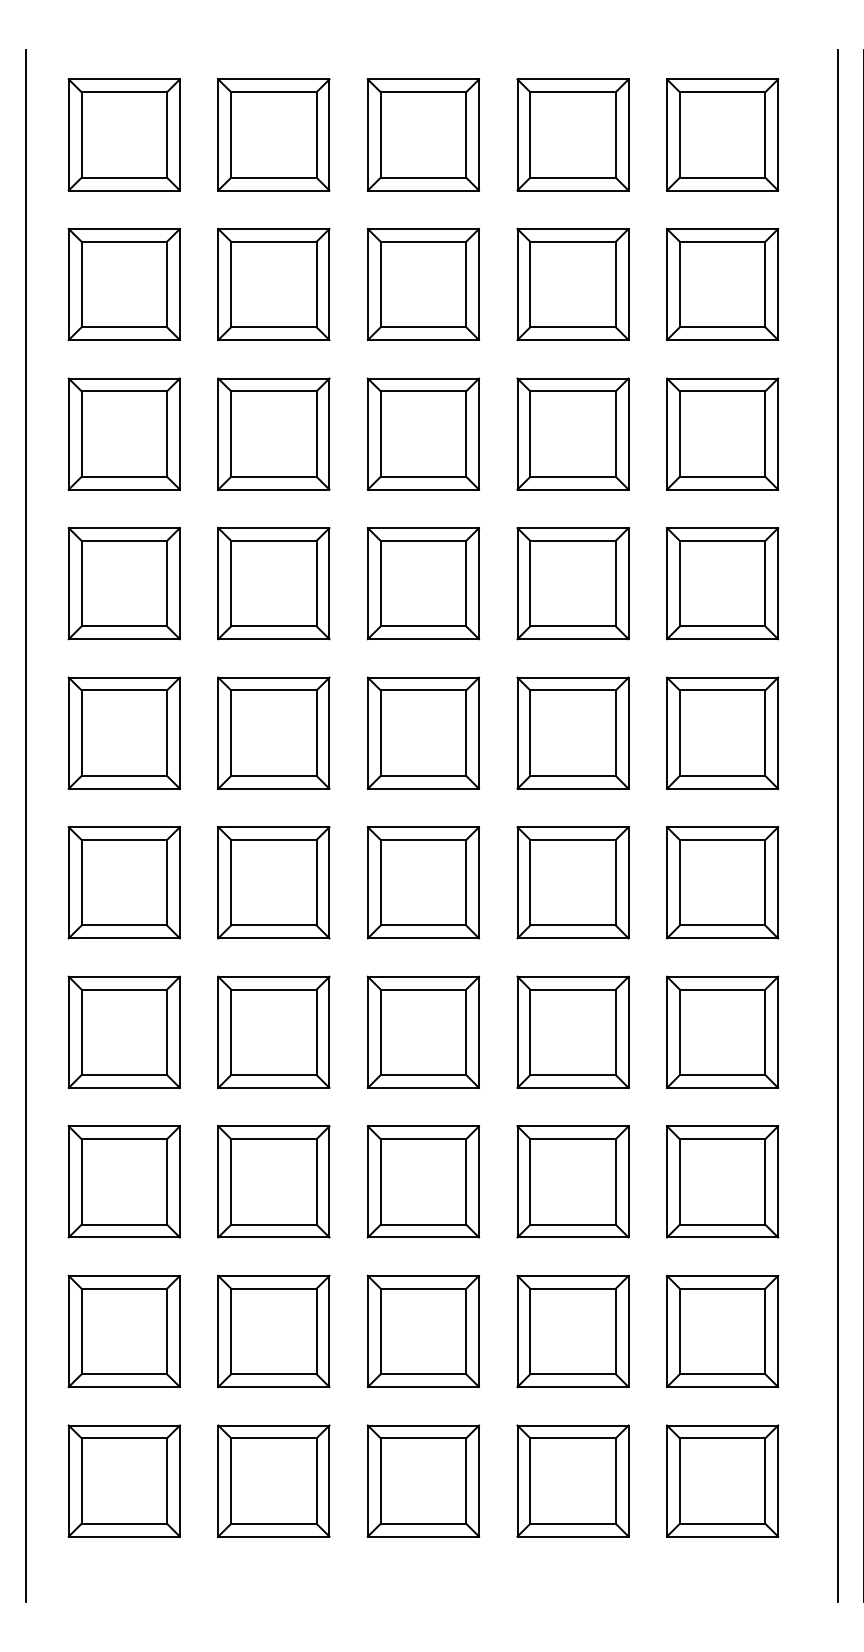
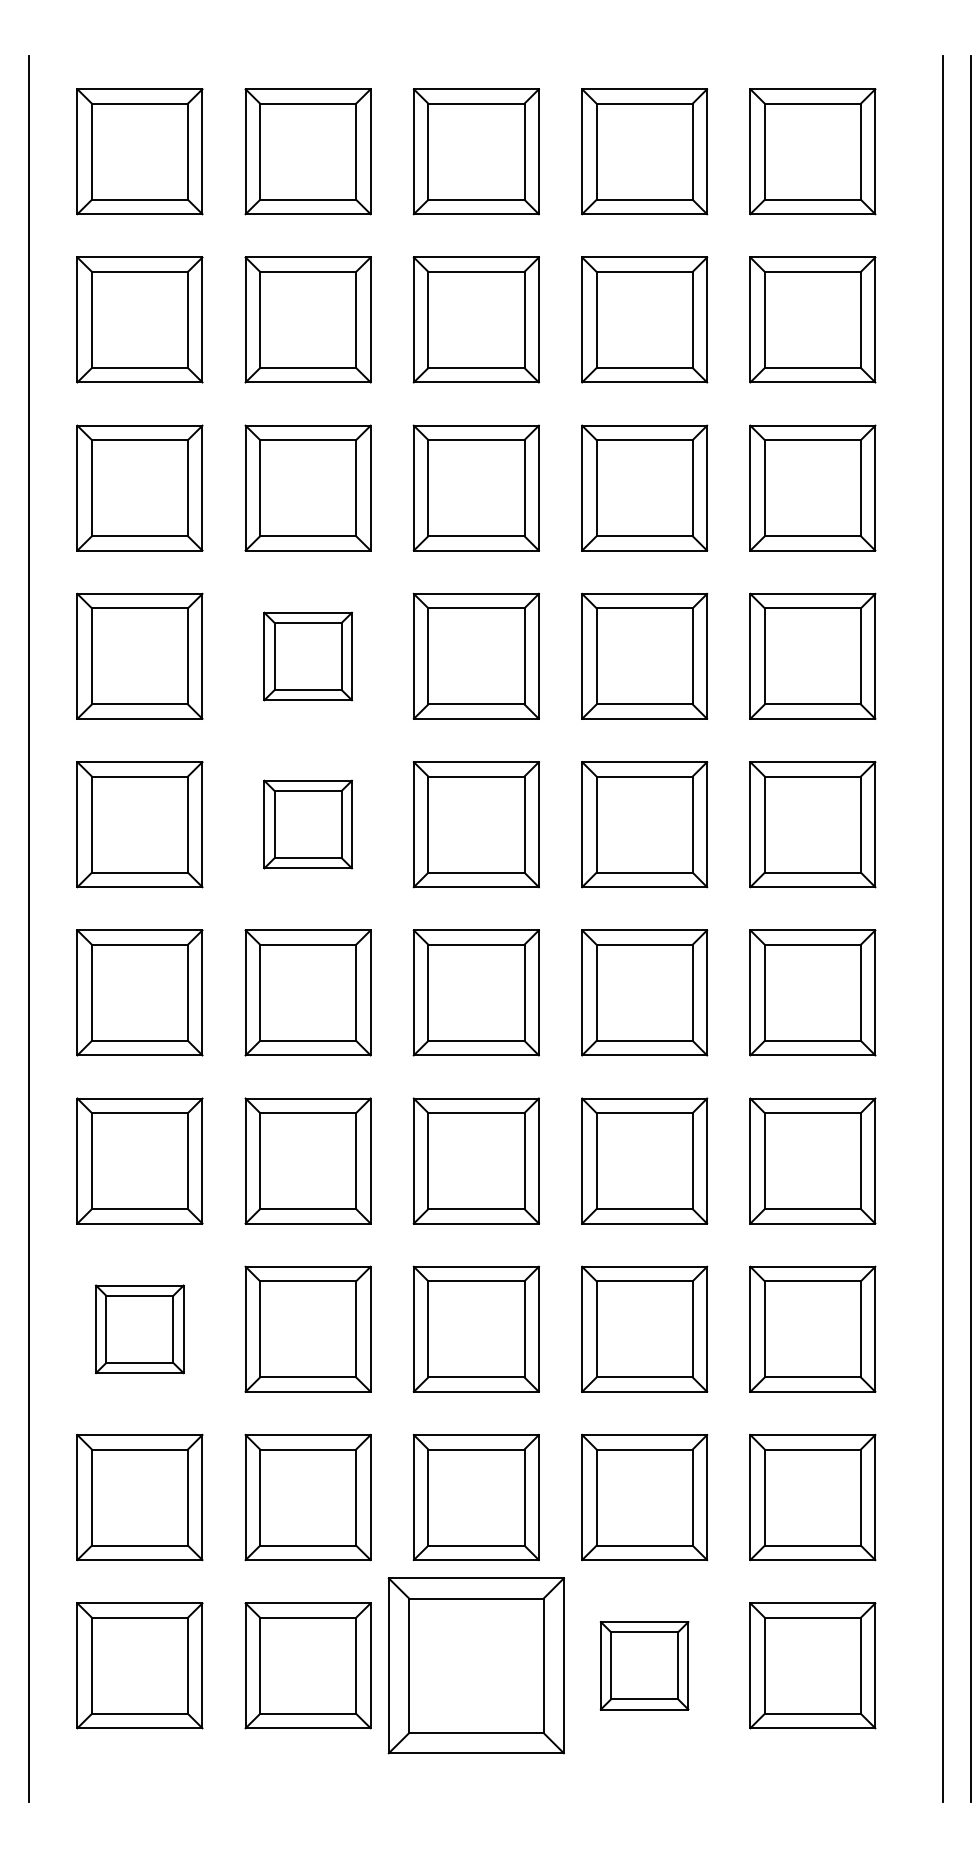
part: (273, 583) -> (307, 656), size x0.7
part: (273, 732) -> (307, 823), size x0.7
part: (123, 1181) -> (138, 1328), size x0.7
part: (423, 1480) -> (476, 1665), size x1.4
part: (572, 1480) -> (644, 1665), size x0.7

